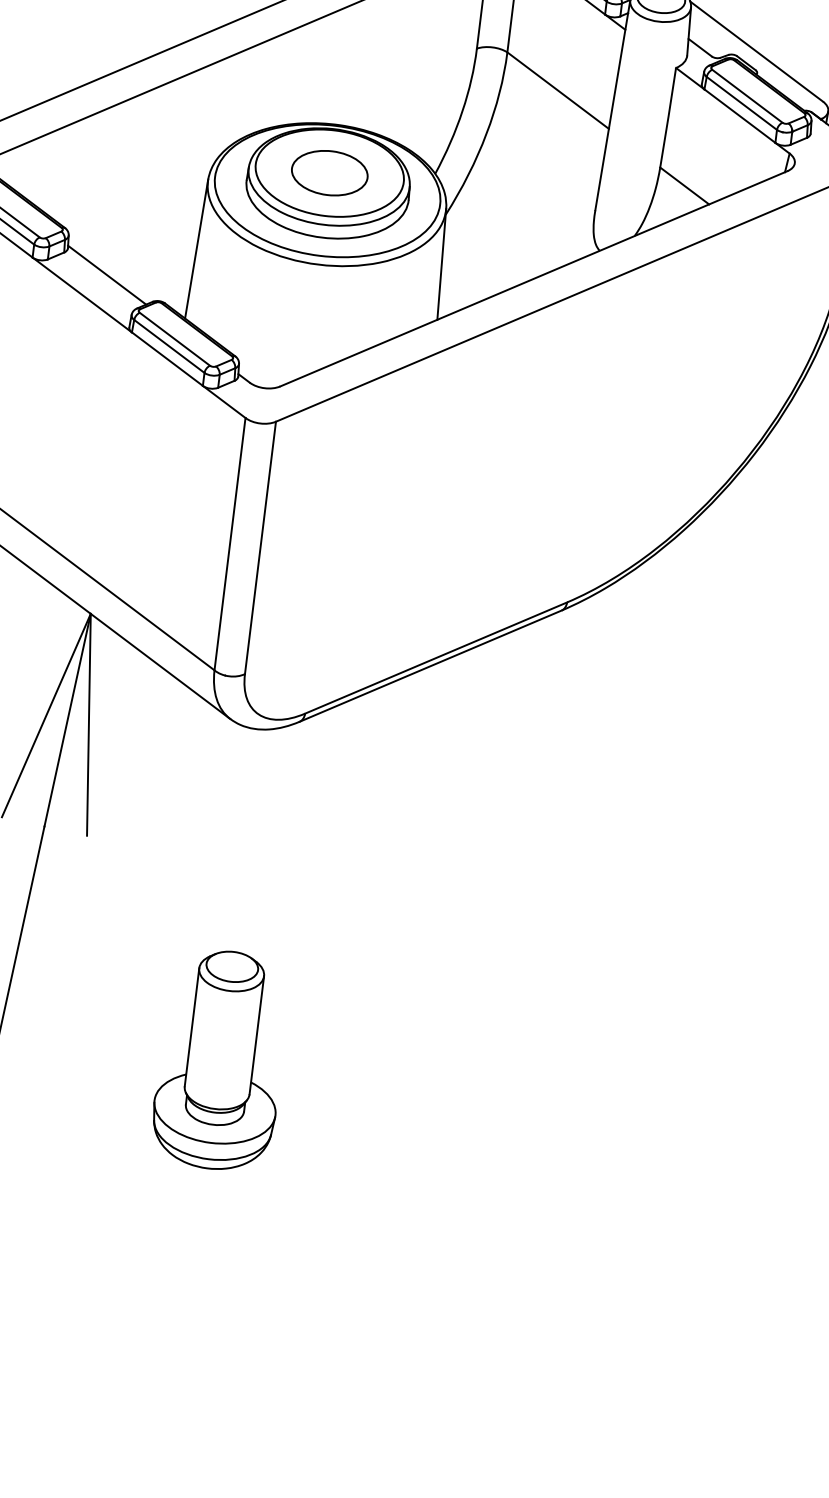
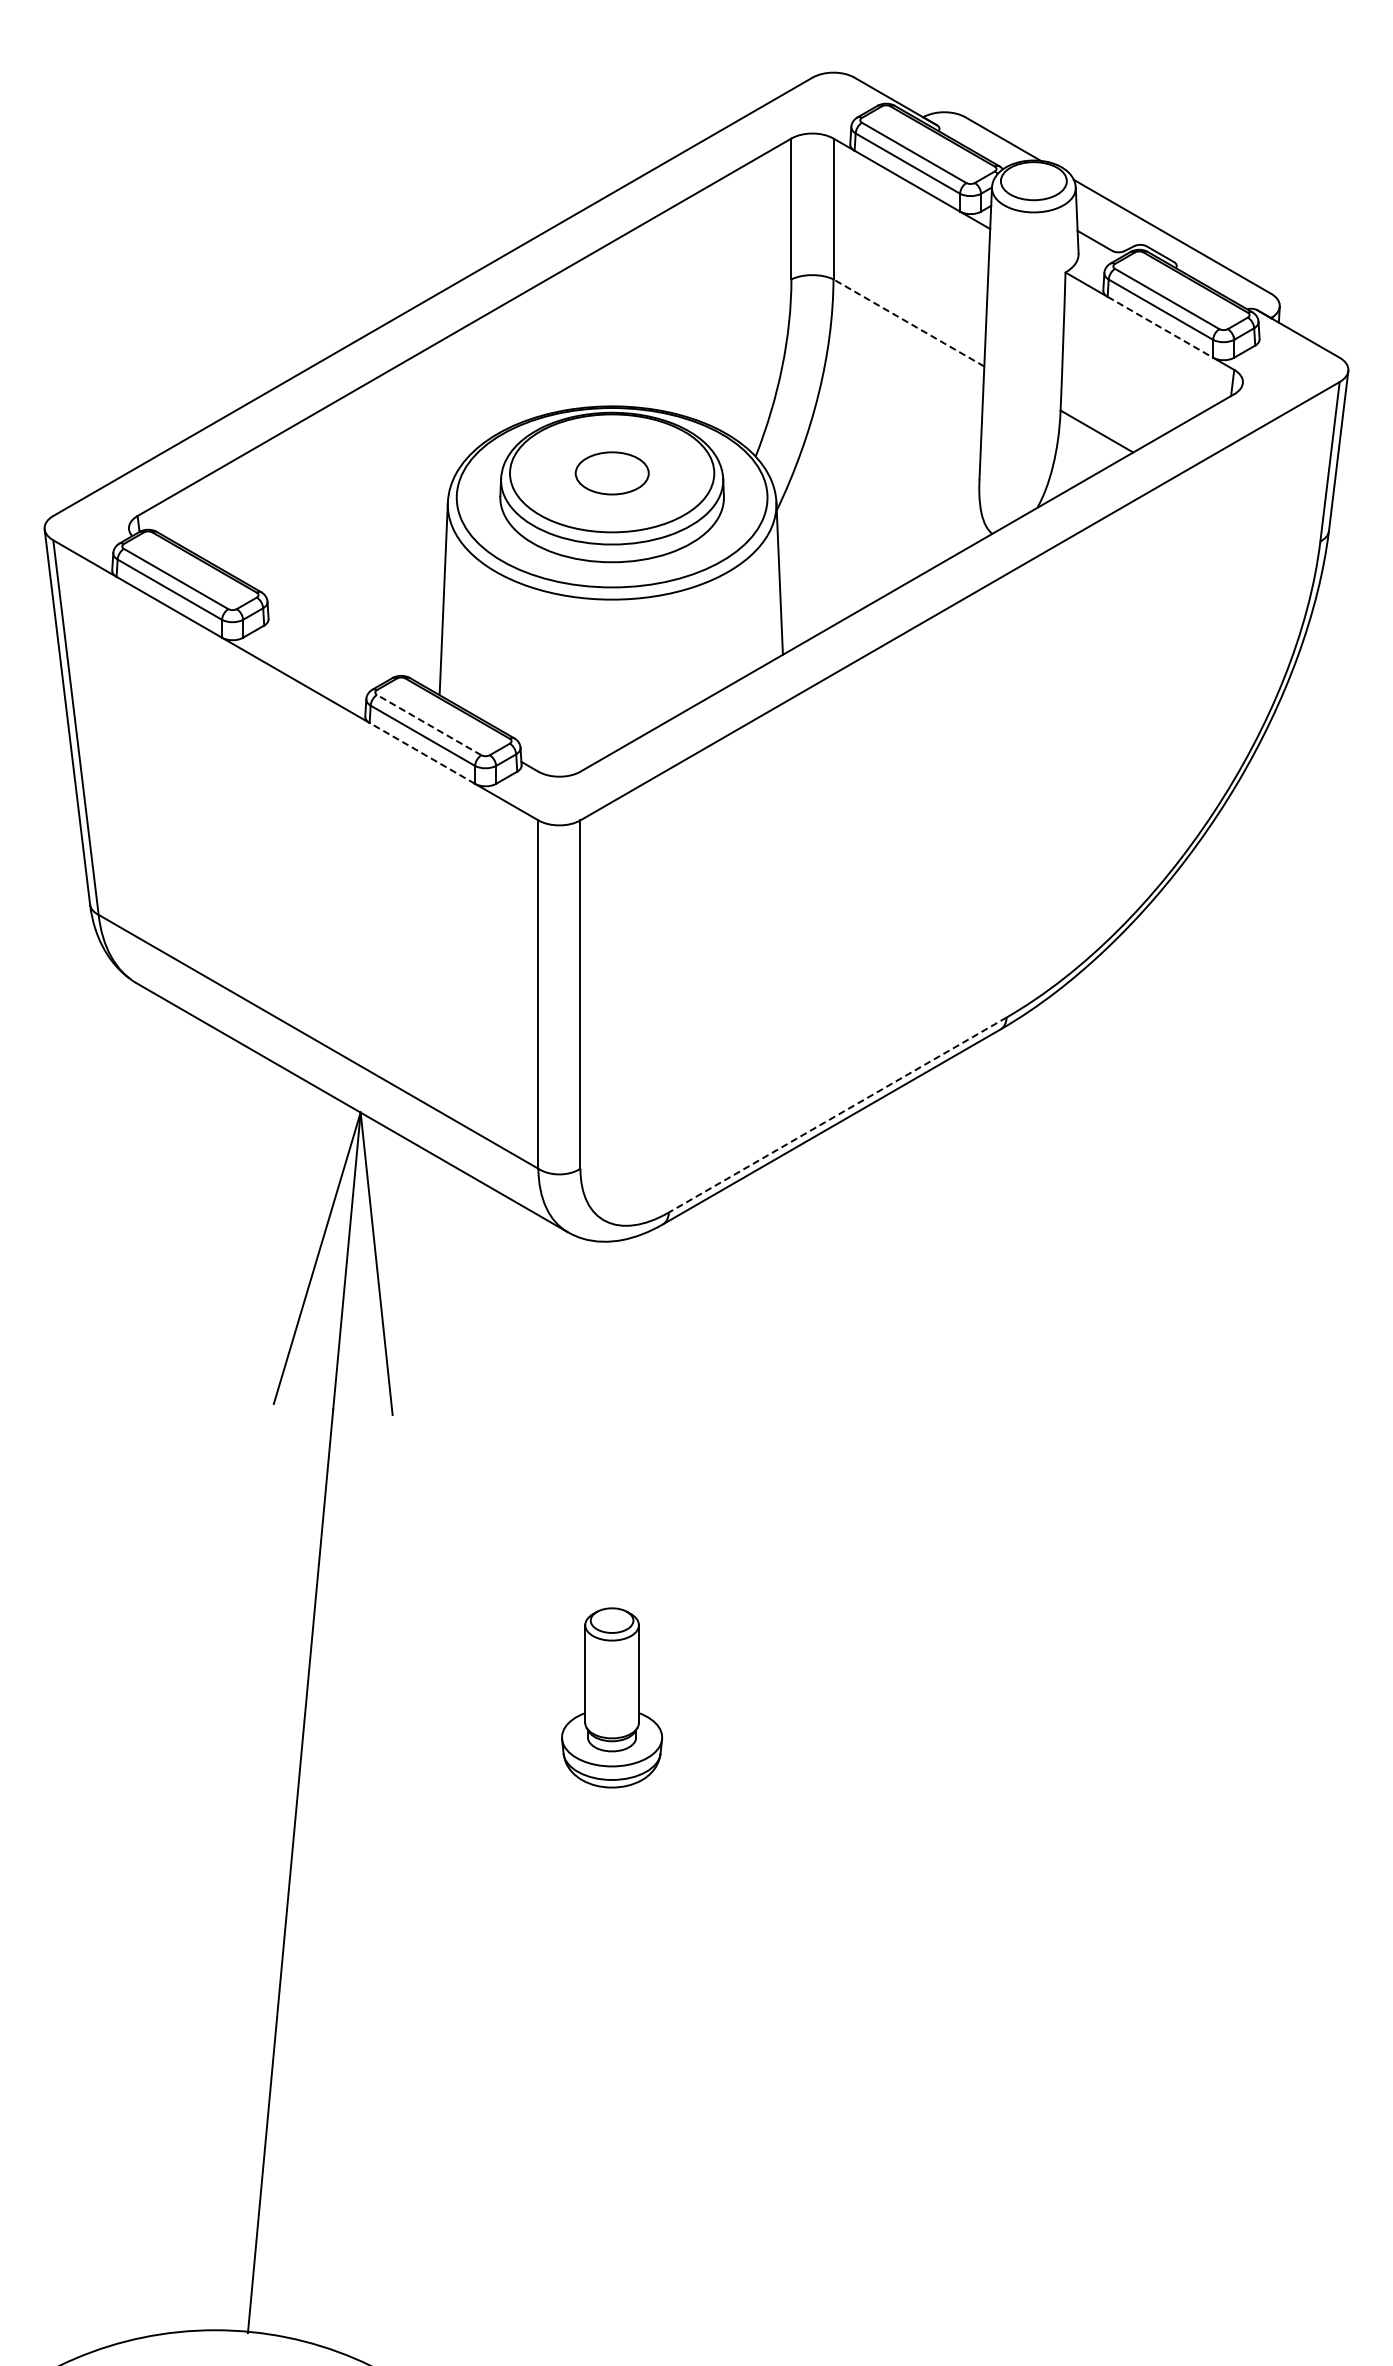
line: (557, 90) -> (908, 322), solid -> dashed
line: (739, 116) -> (1160, 327), solid -> dashed
part: (330, 173) -> (612, 473), size x0.7
line: (107, 274) -> (326, 648), removed
line: (174, 338) -> (428, 724), solid -> dashed
line: (167, 359) -> (422, 753), solid -> dashed
line: (436, 657) -> (837, 1114), solid -> dashed
part: (220, 1059) -> (611, 1697), size x0.6

